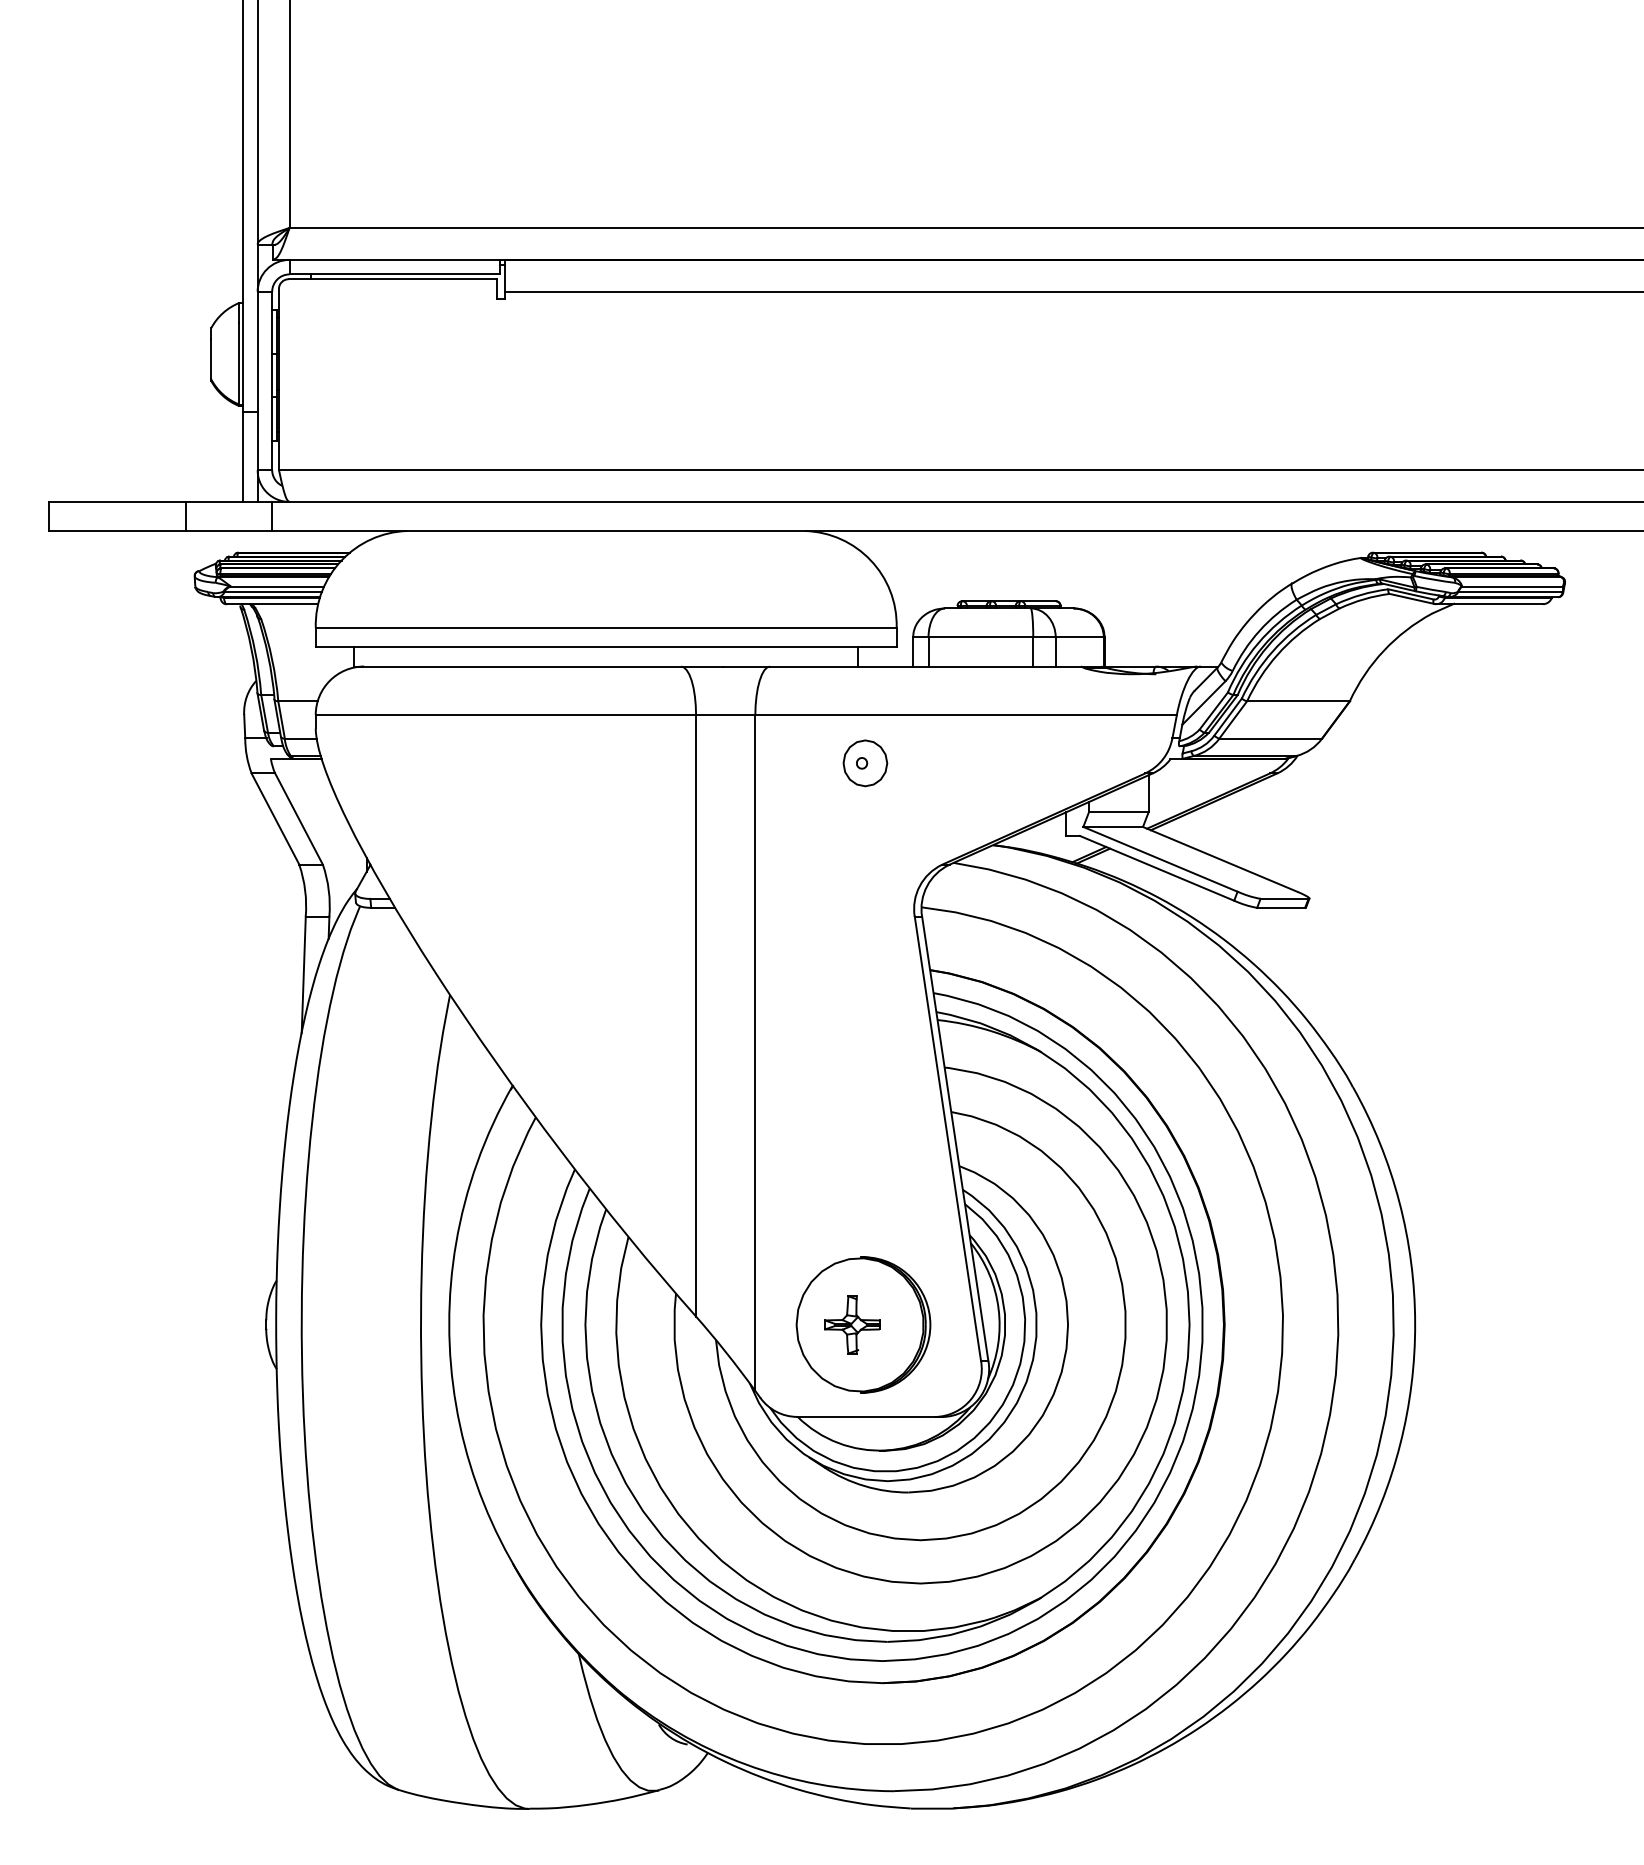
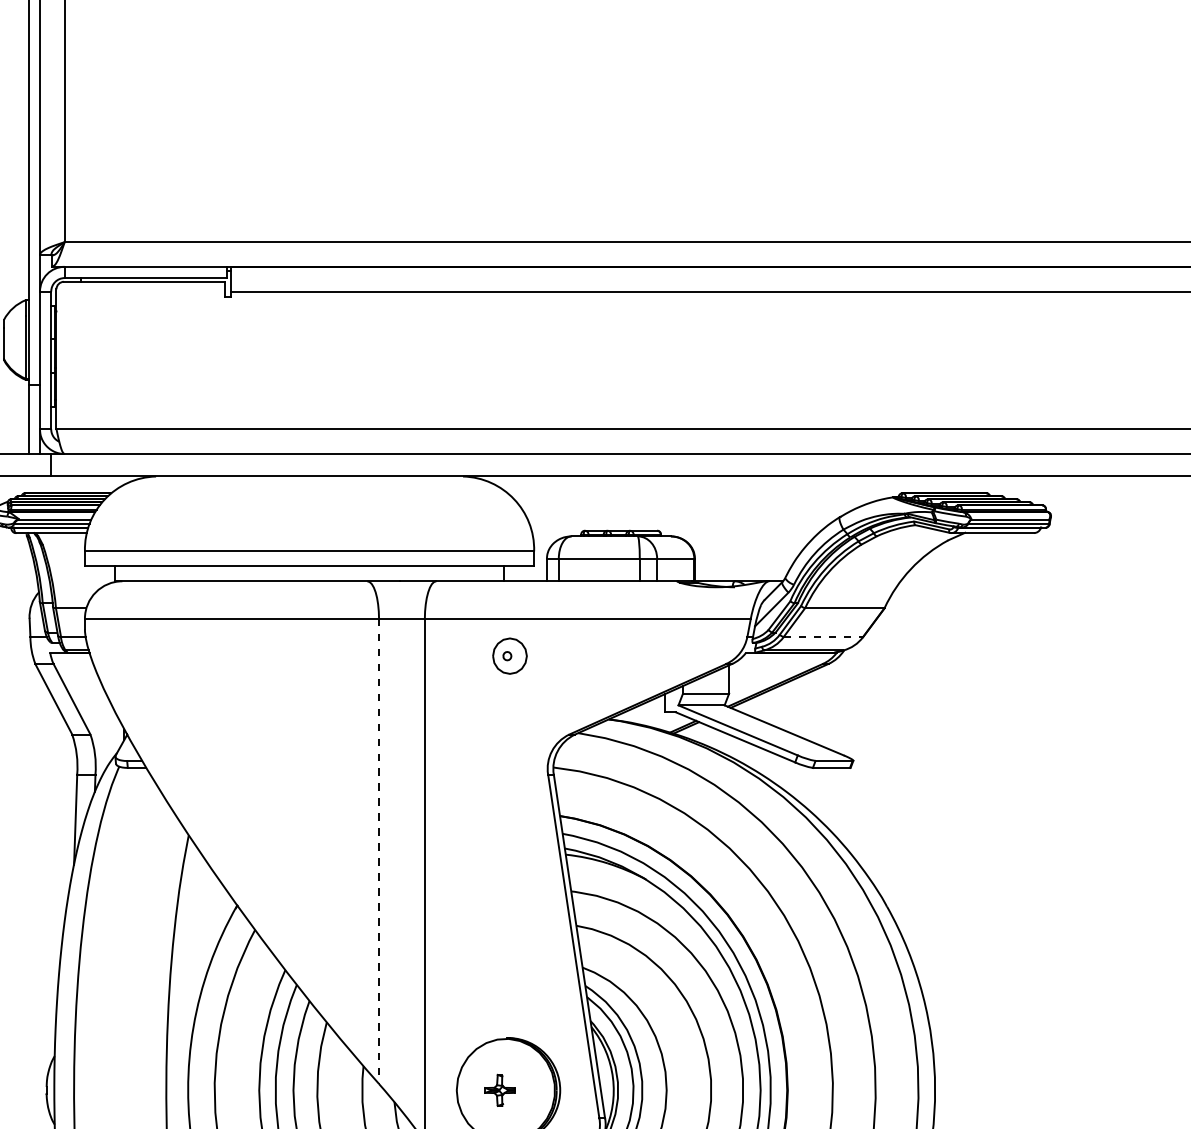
line: (1271, 738) -> (824, 636), solid -> dashed
line: (696, 1015) -> (379, 851), solid -> dashed
part: (852, 1324) -> (500, 1090), size x0.7

